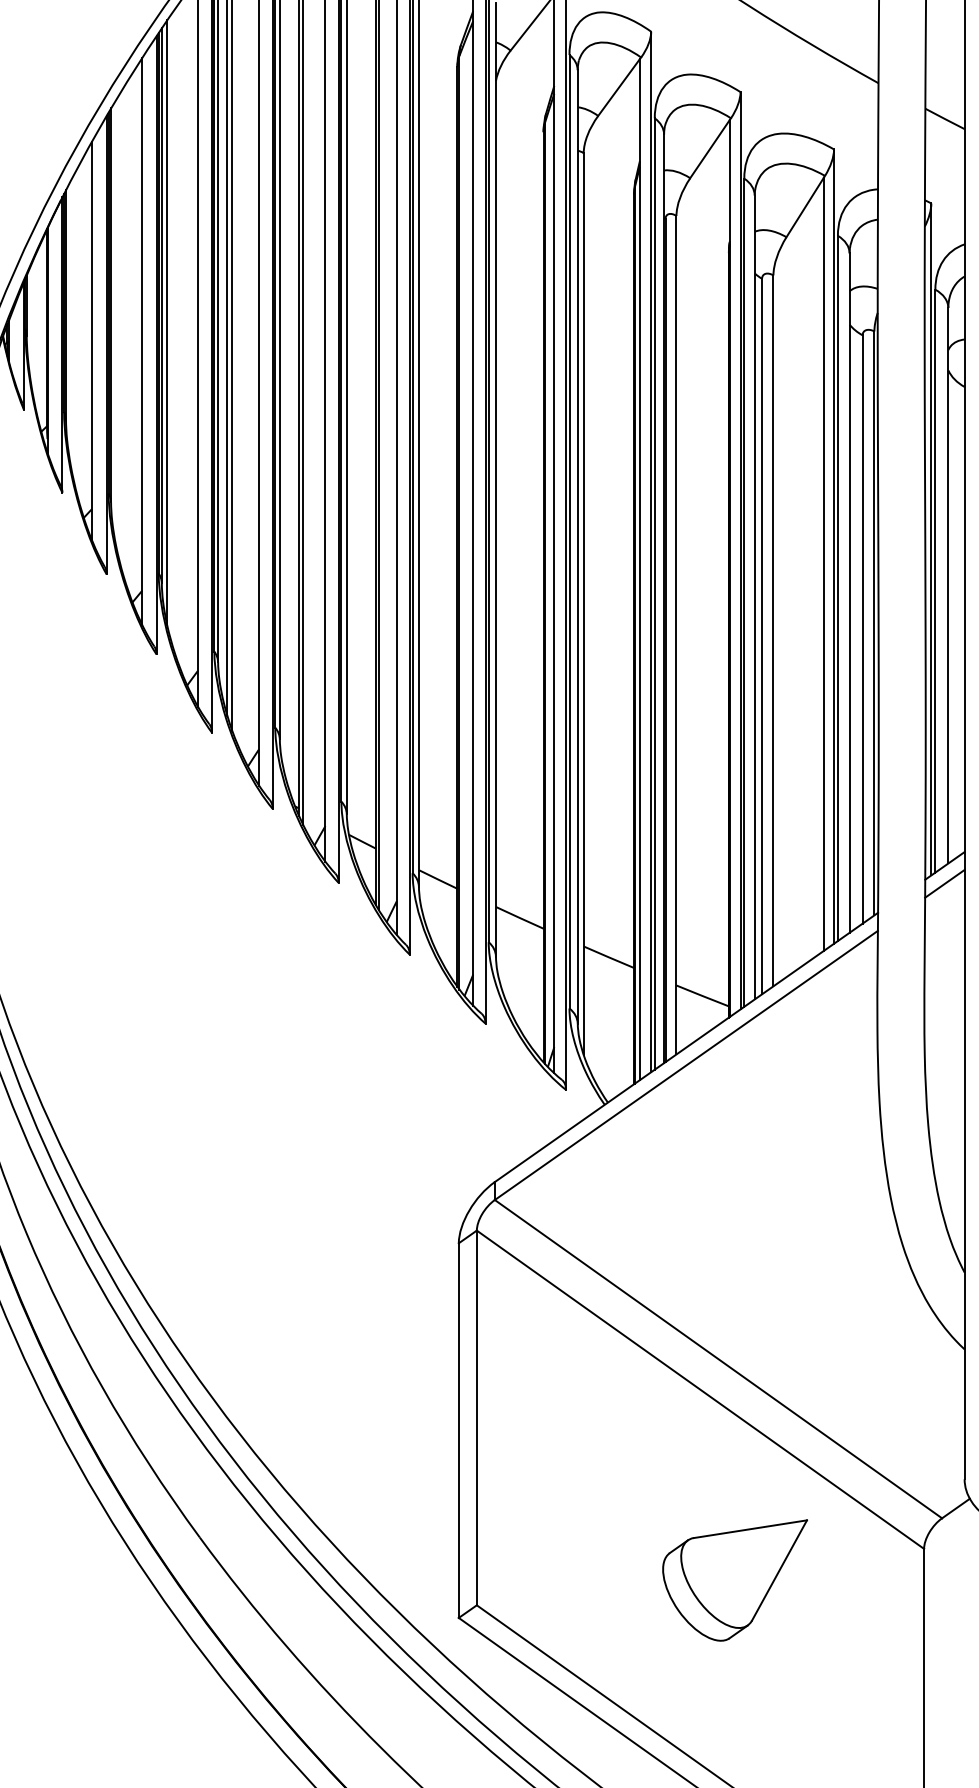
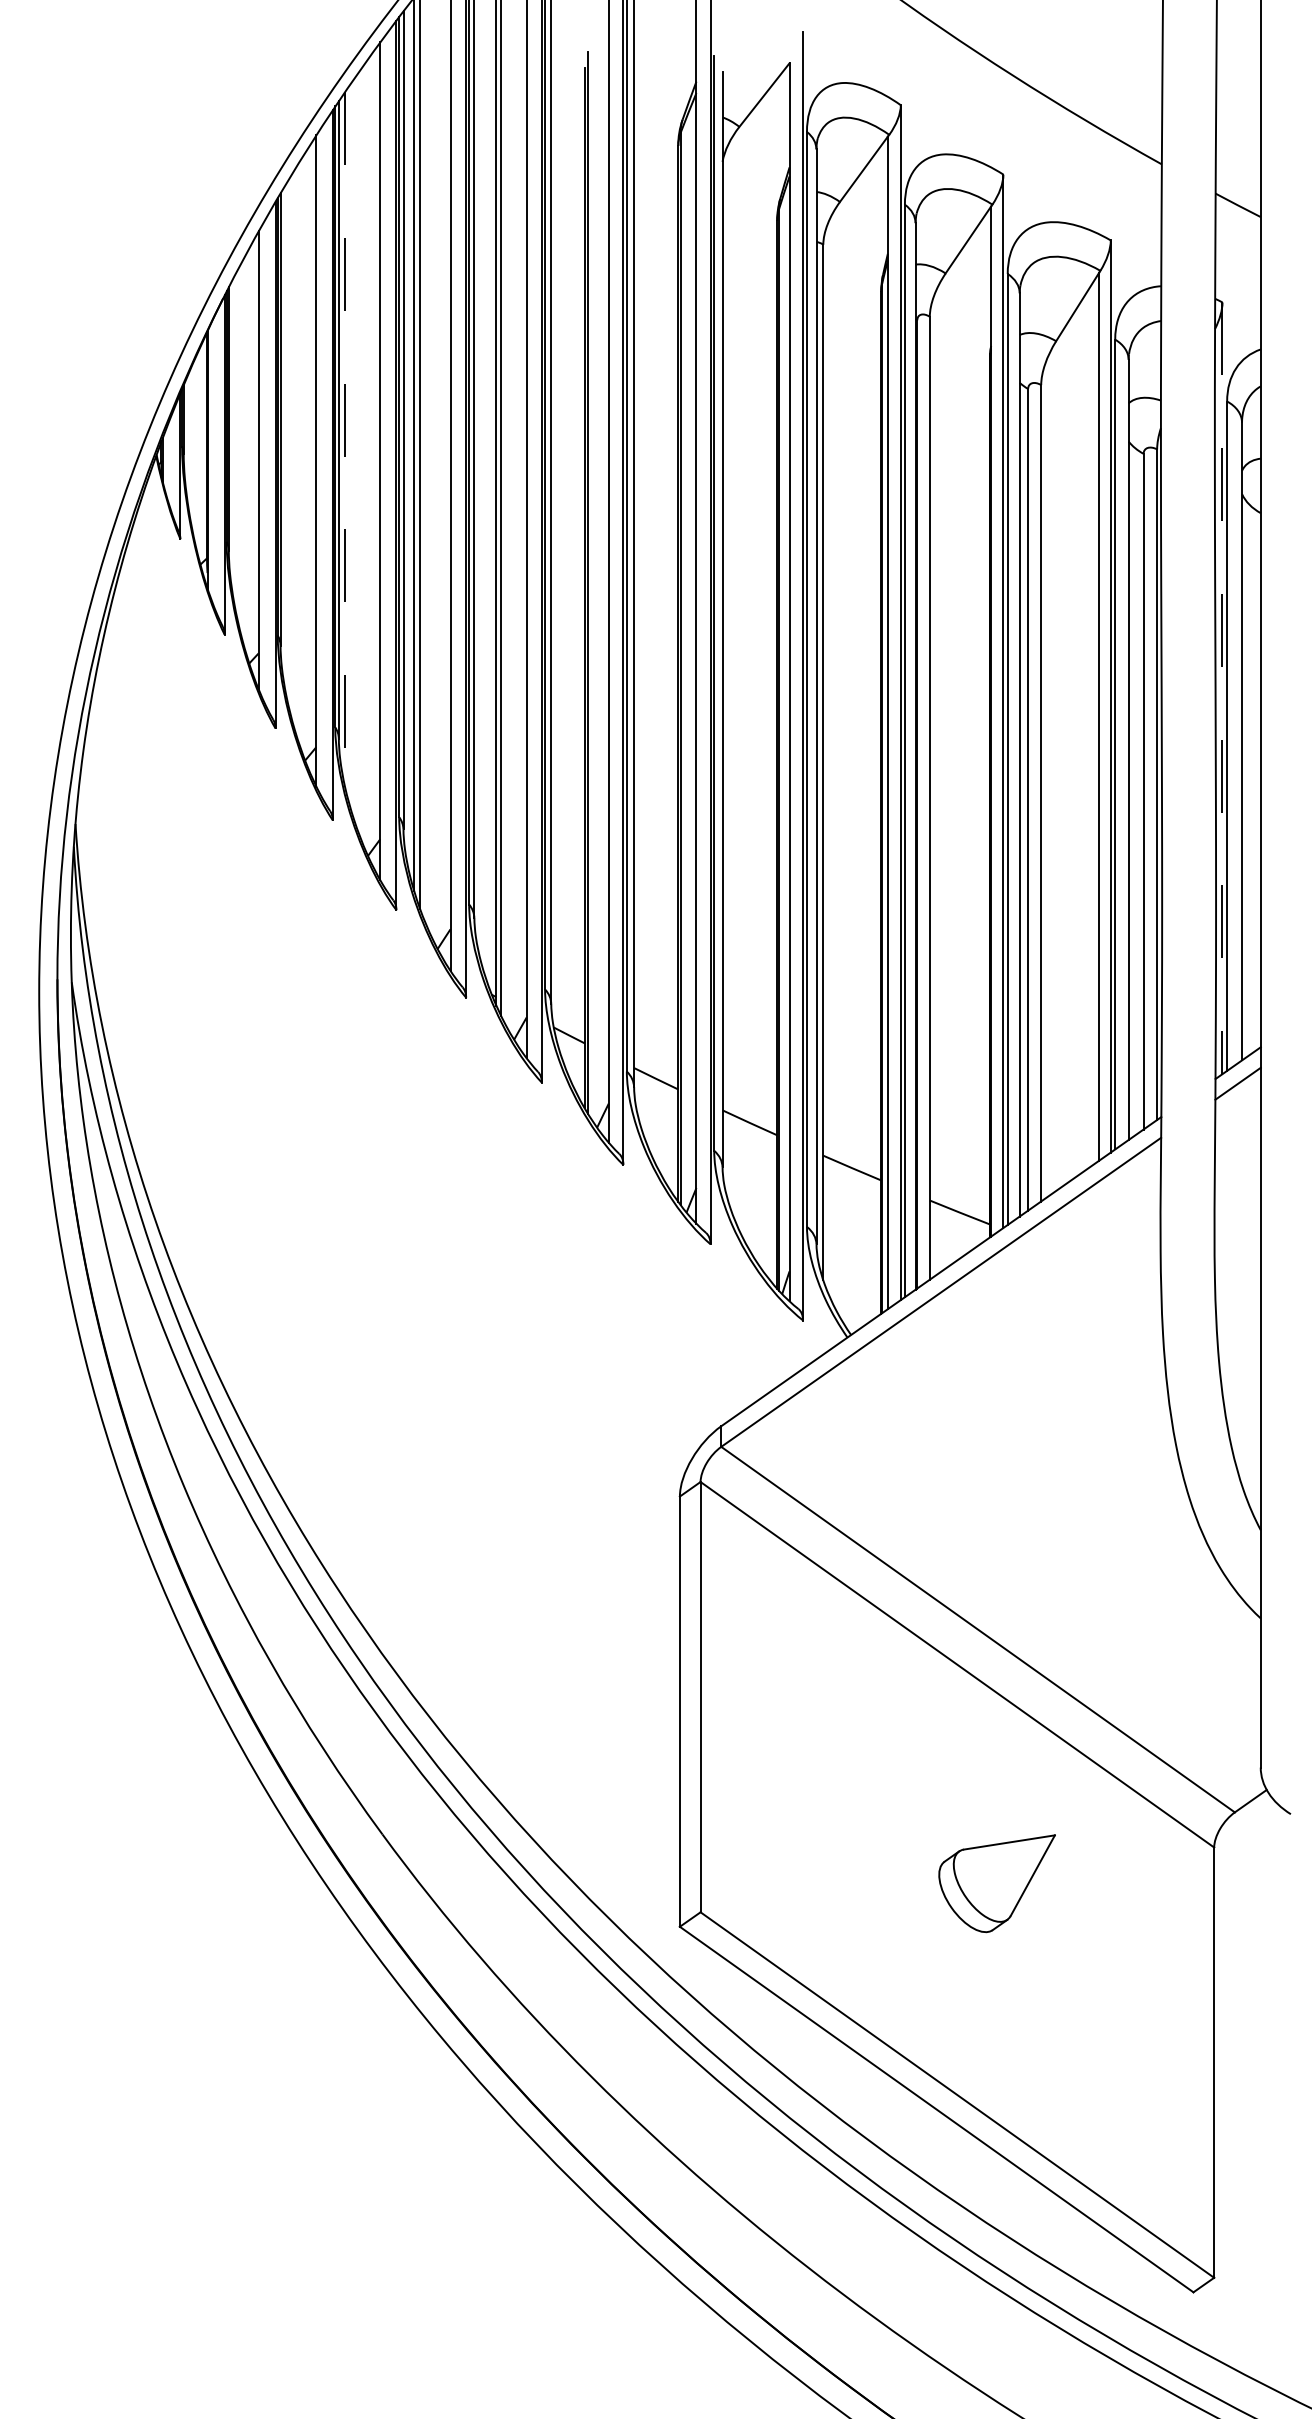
line: (166, 322) -> (344, 439), solid -> dashed
line: (931, 539) -> (1222, 688), solid -> dashed
part: (734, 1580) -> (996, 1883), size x0.7

